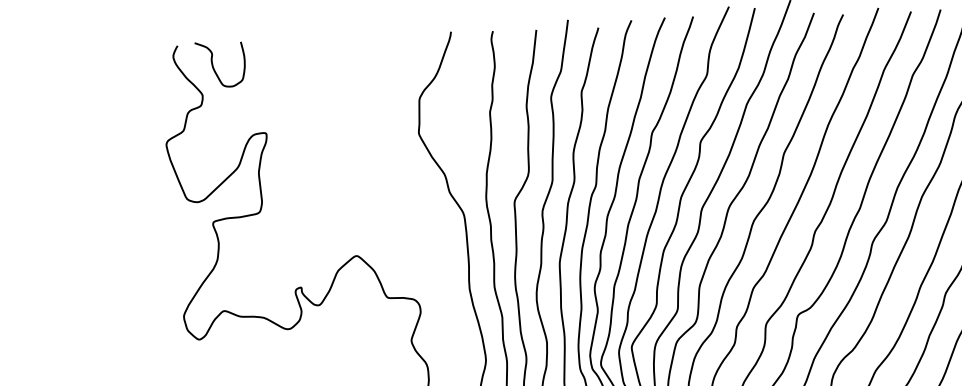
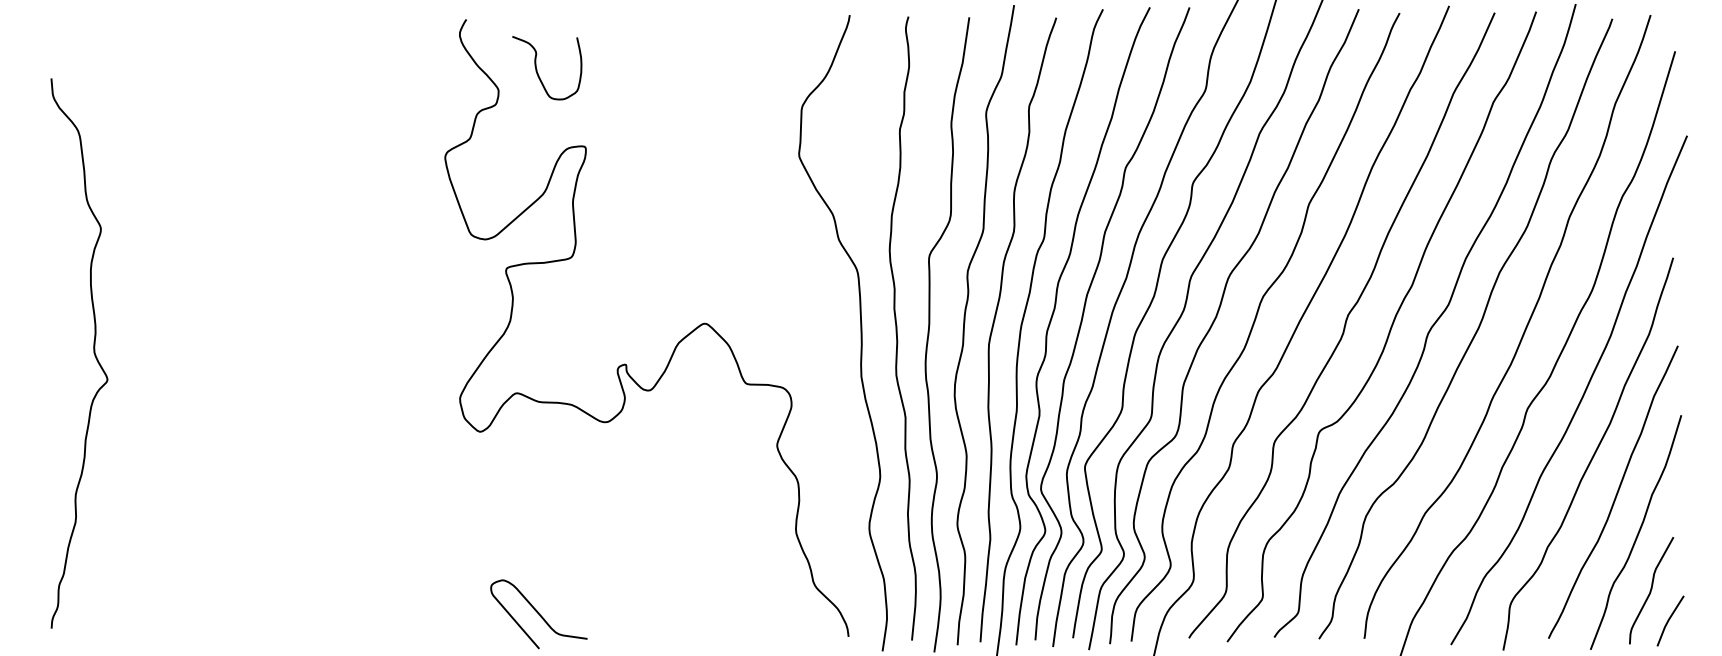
curve: (213, 65) -> (537, 69), moved

